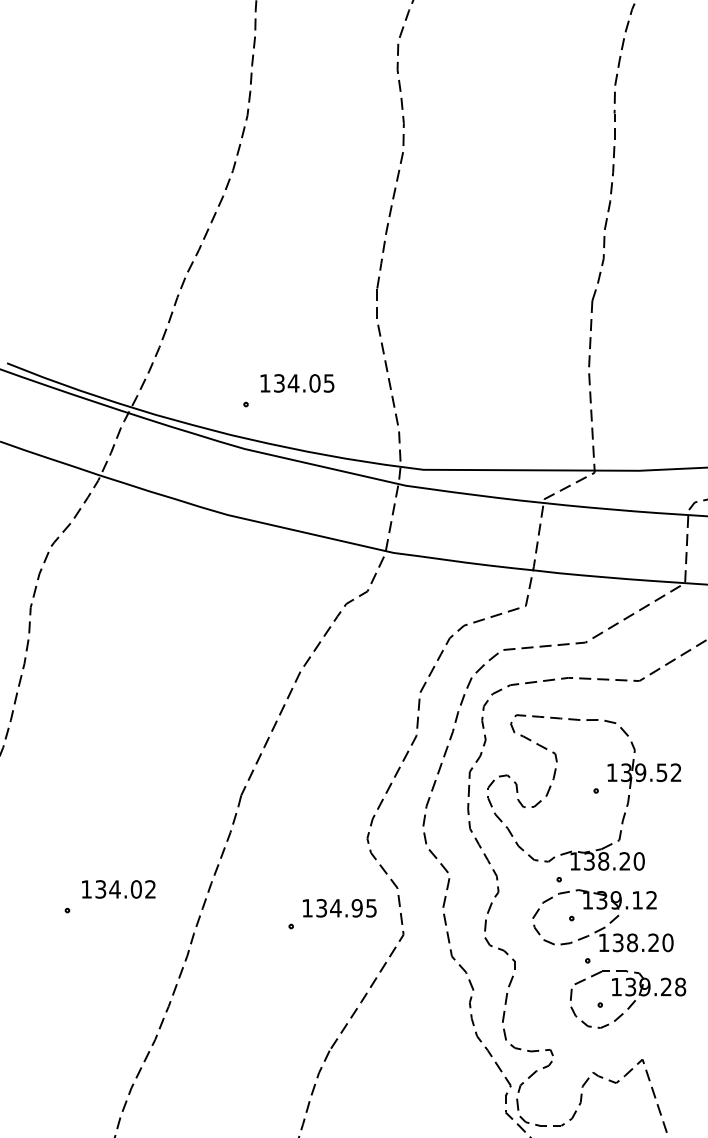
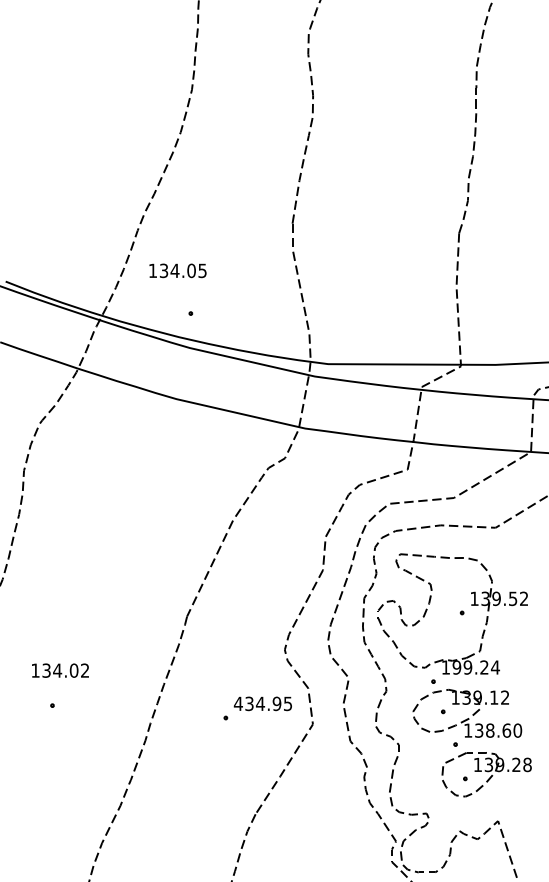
text: (297, 383) -> (178, 270), moved
text: (614, 861) -> (476, 667), 138.20 -> 199.24
text: (118, 889) -> (60, 670), moved
text: (307, 908) -> (238, 704), 134.95 -> 434.95
text: (653, 942) -> (506, 730), 138.20 -> 138.60

